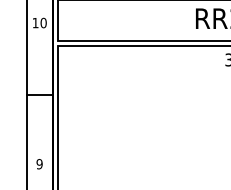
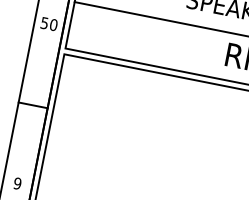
text: (35, 23) -> (44, 23), 10 -> 50

